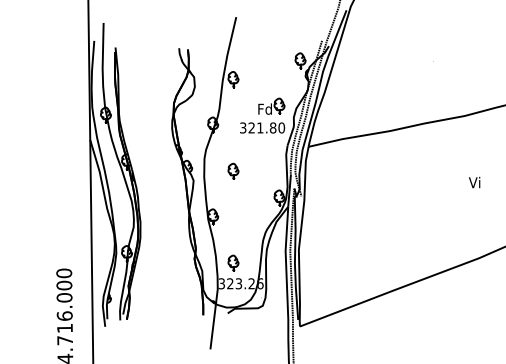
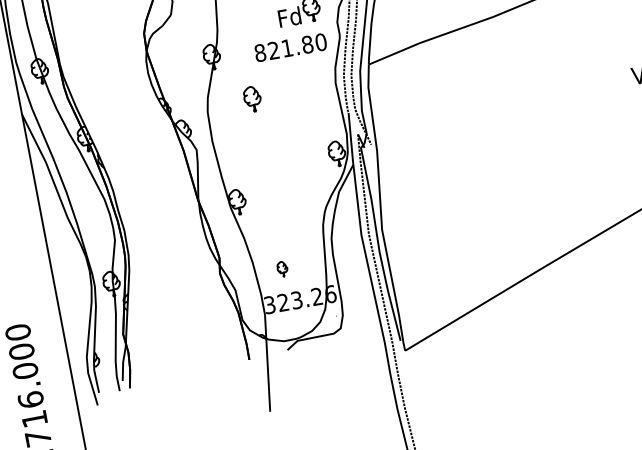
text: (243, 127) -> (260, 52), 321.80 -> 821.80
part: (233, 170) -> (252, 97), moved
part: (233, 262) -> (282, 268), size x0.6

